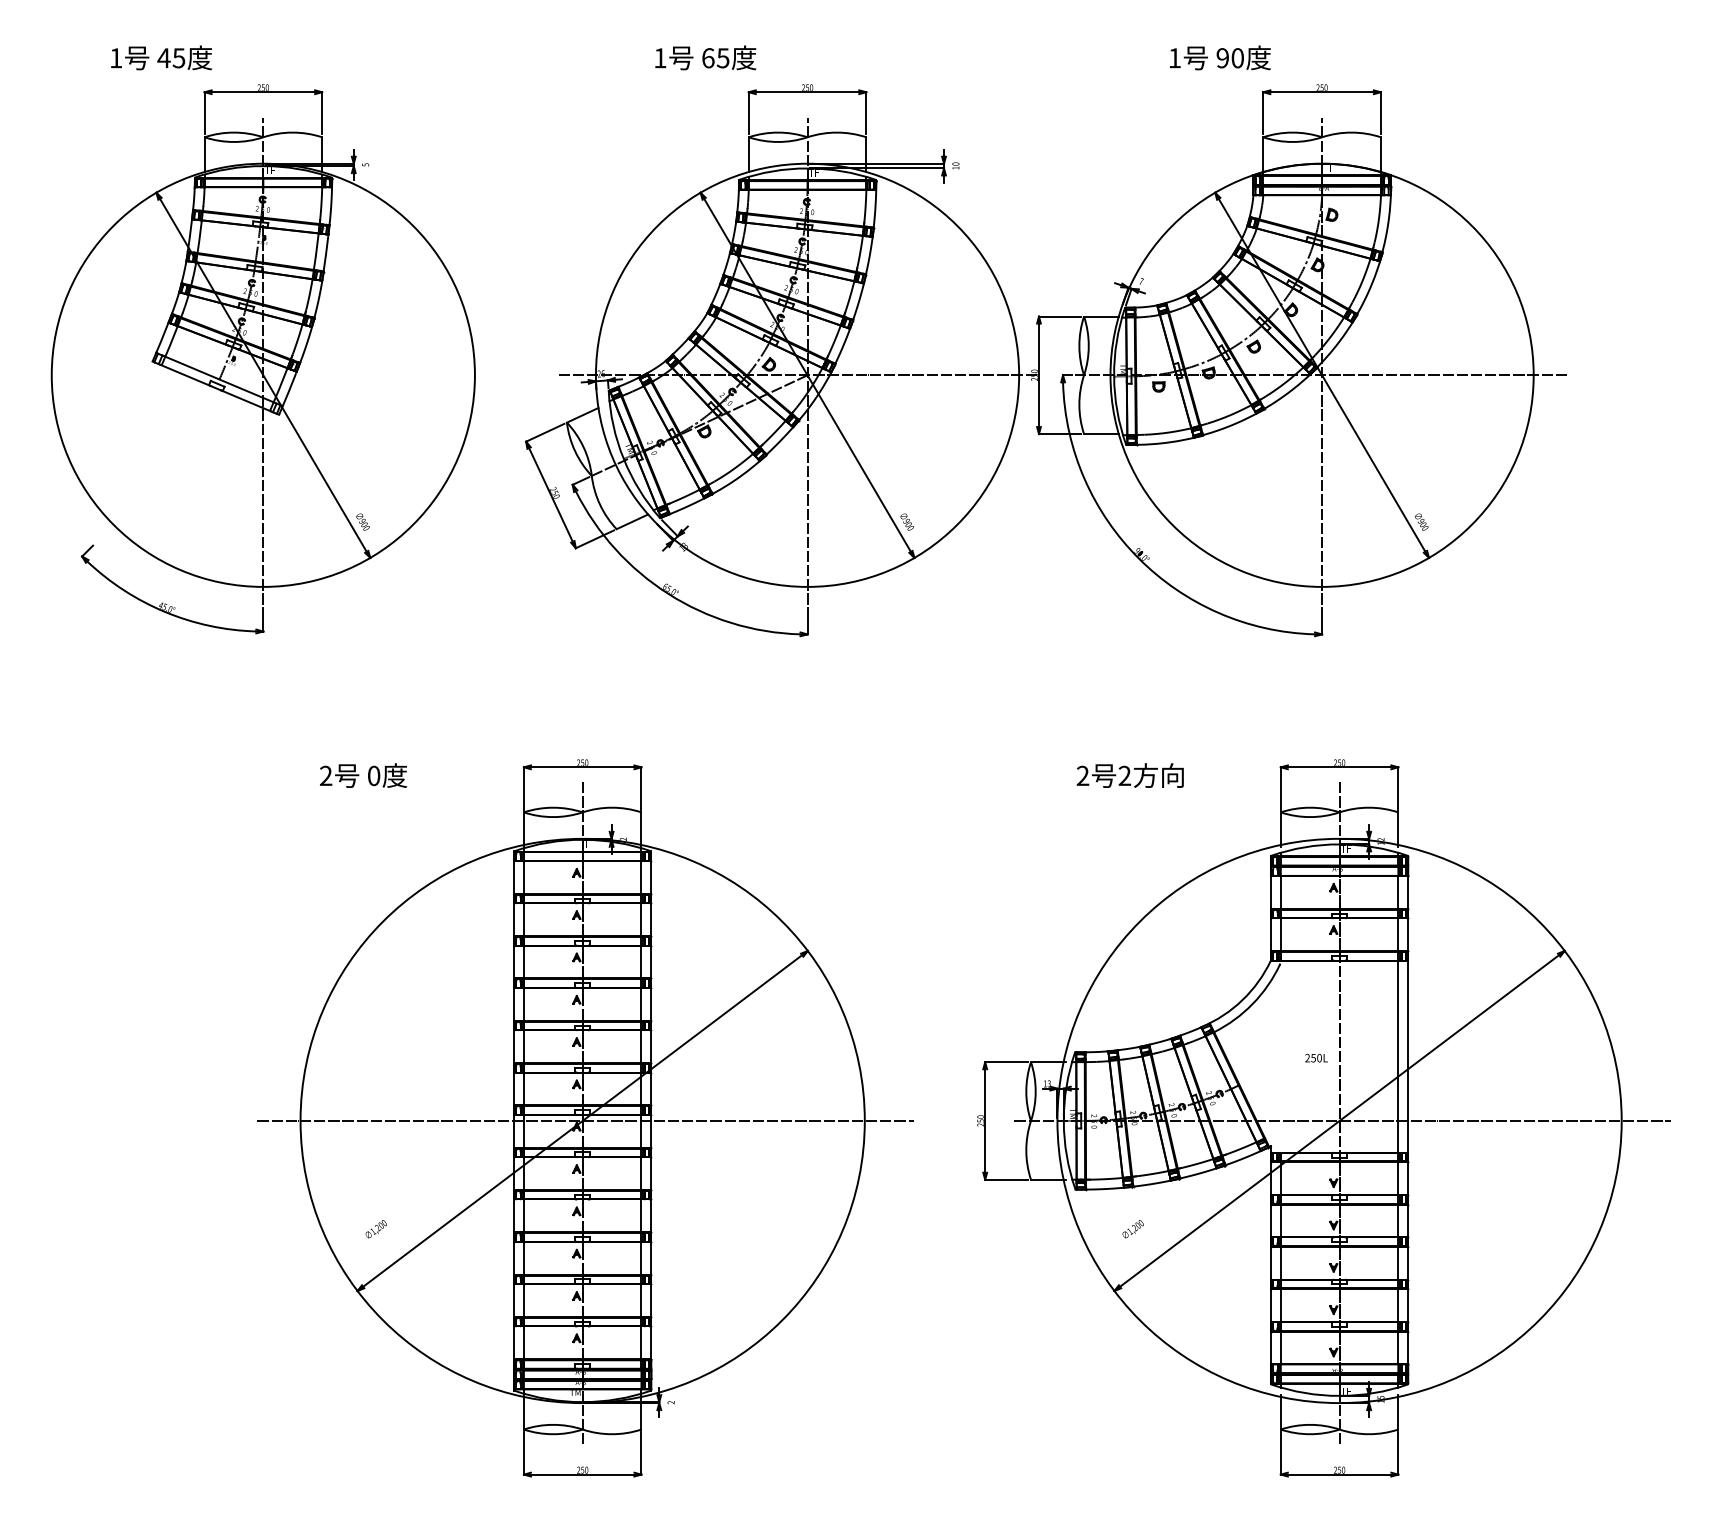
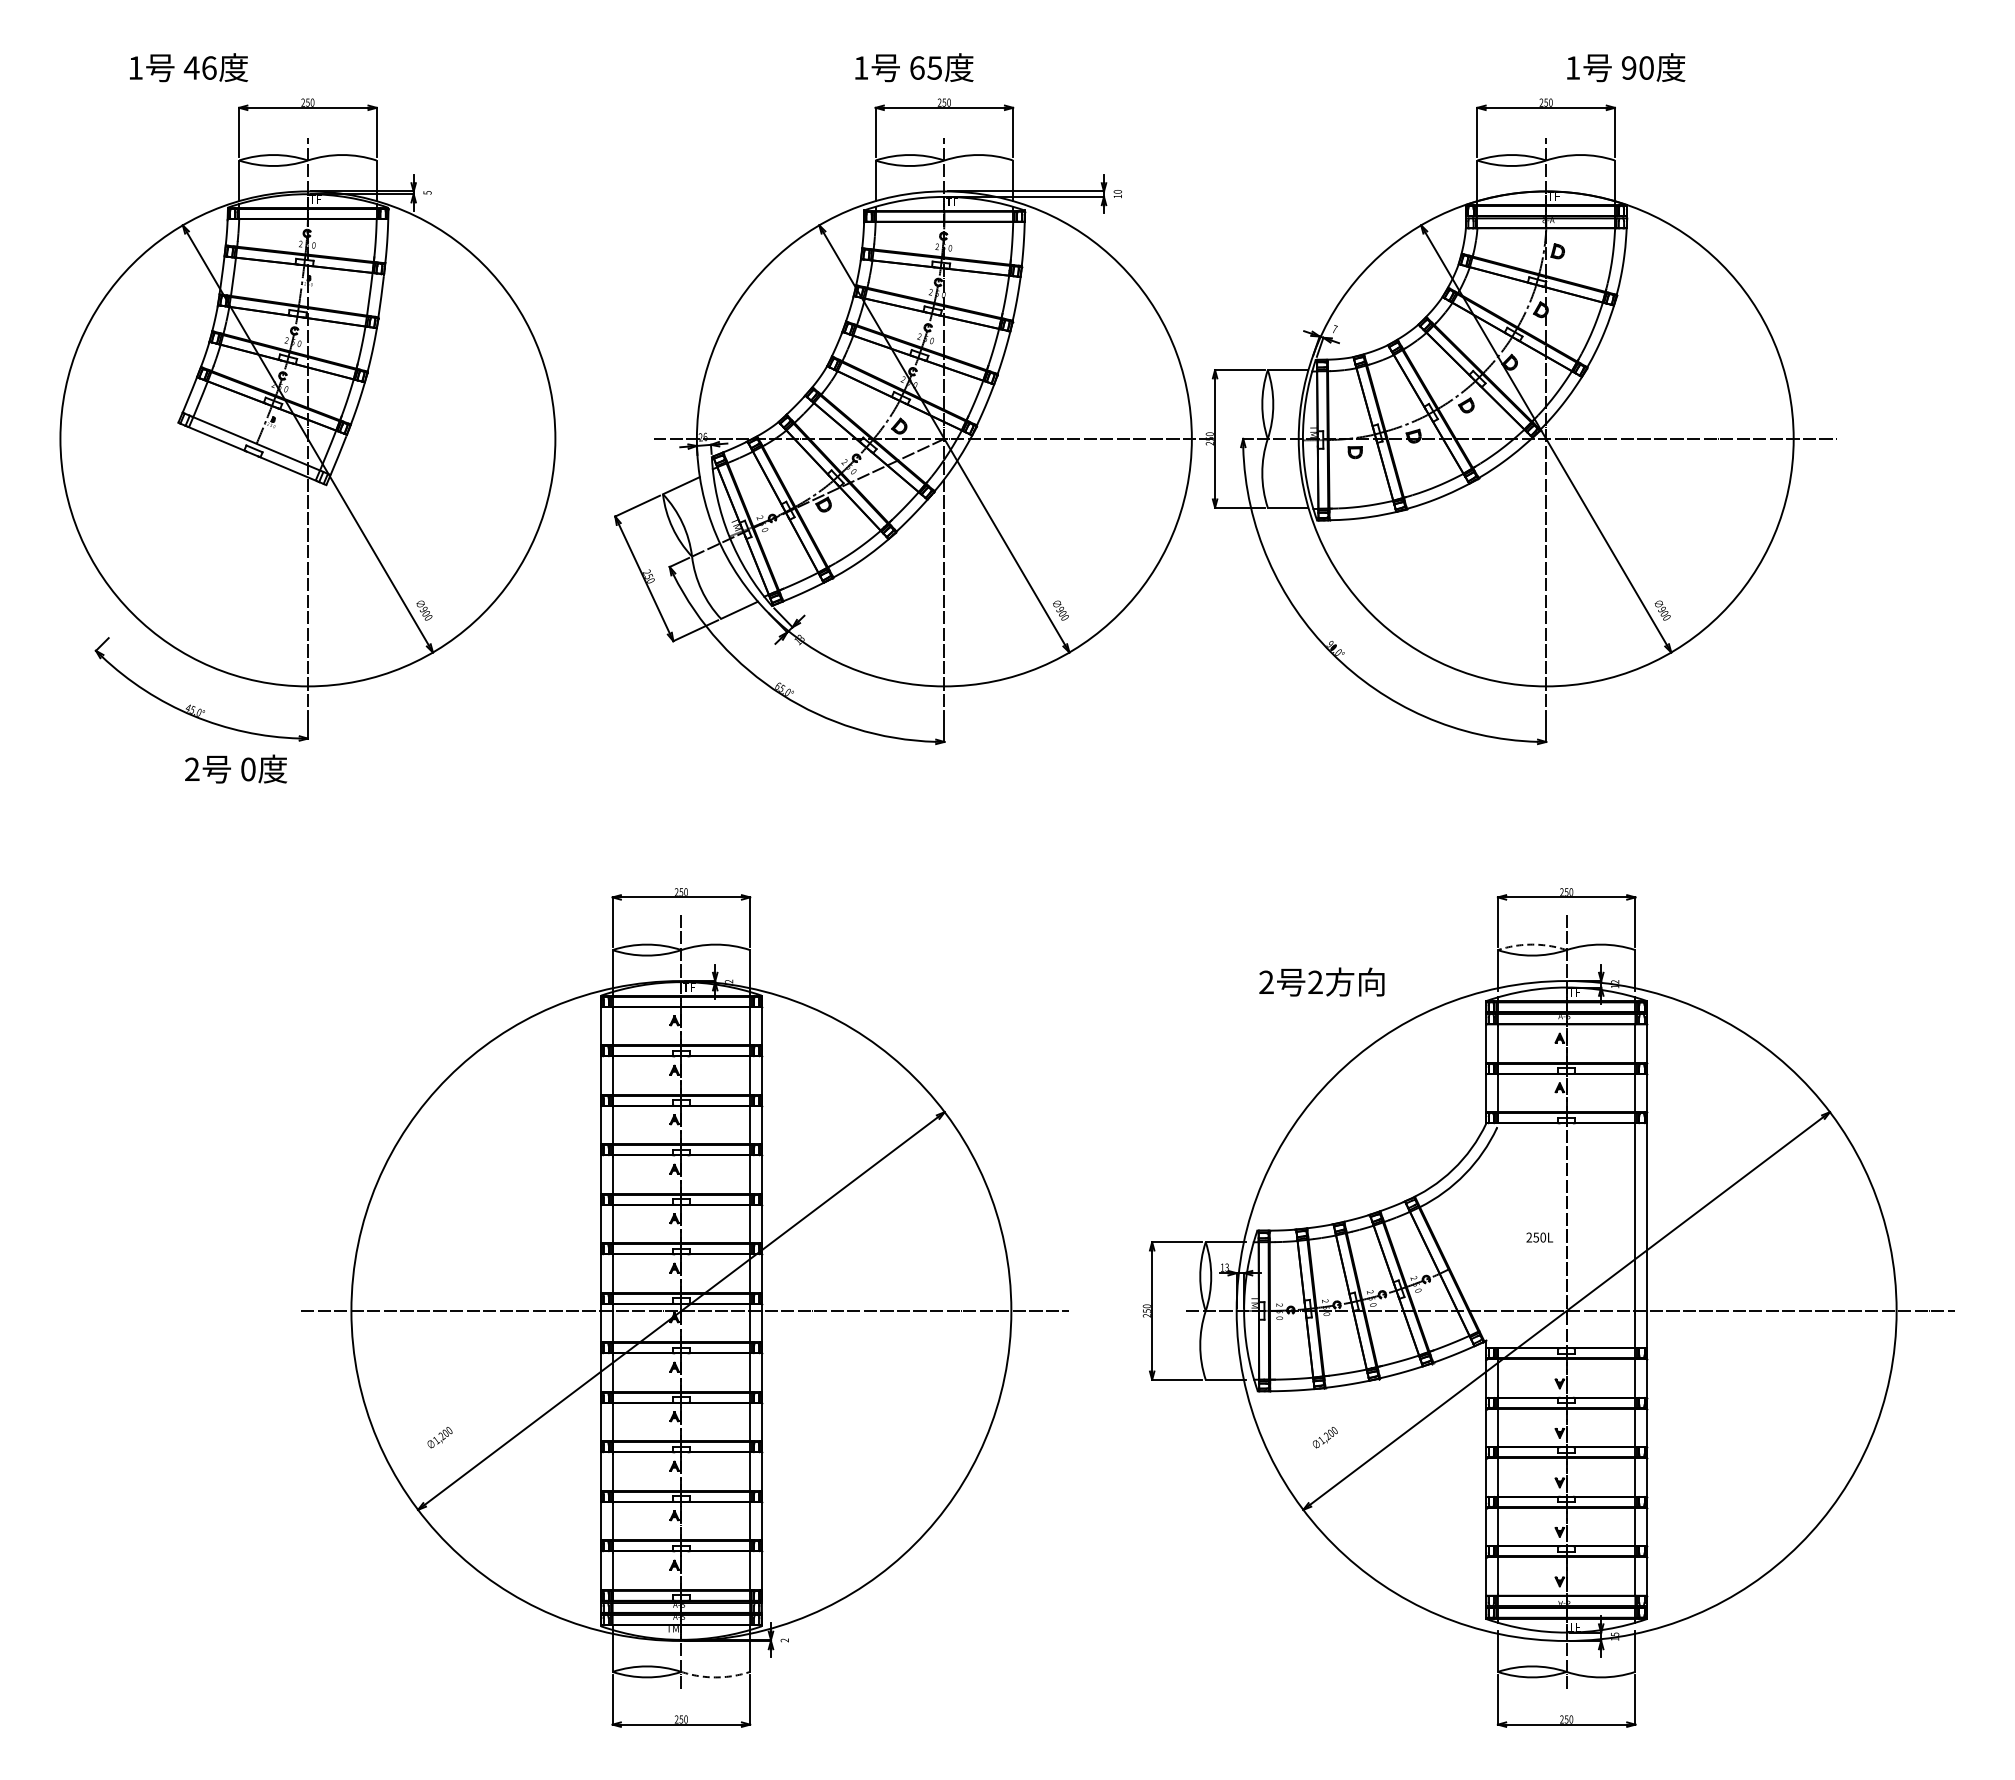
text: (178, 57) -> (208, 67), 45 -> 46
text: (705, 57) -> (914, 67), moved
text: (1220, 57) -> (1626, 67), moved
text: (363, 775) -> (236, 768), moved
text: (1129, 775) -> (1321, 981), moved
arc: (1310, 807) -> (1532, 944), solid -> dashed
arc: (611, 1434) -> (715, 1677), solid -> dashed

